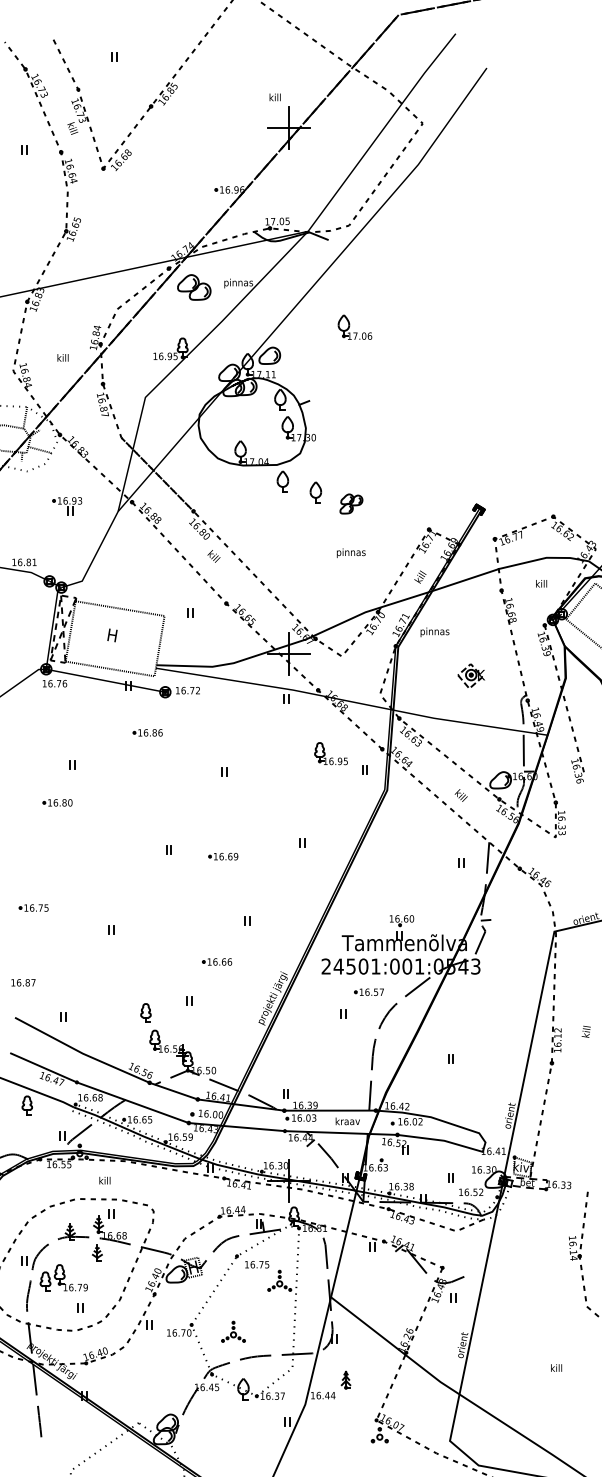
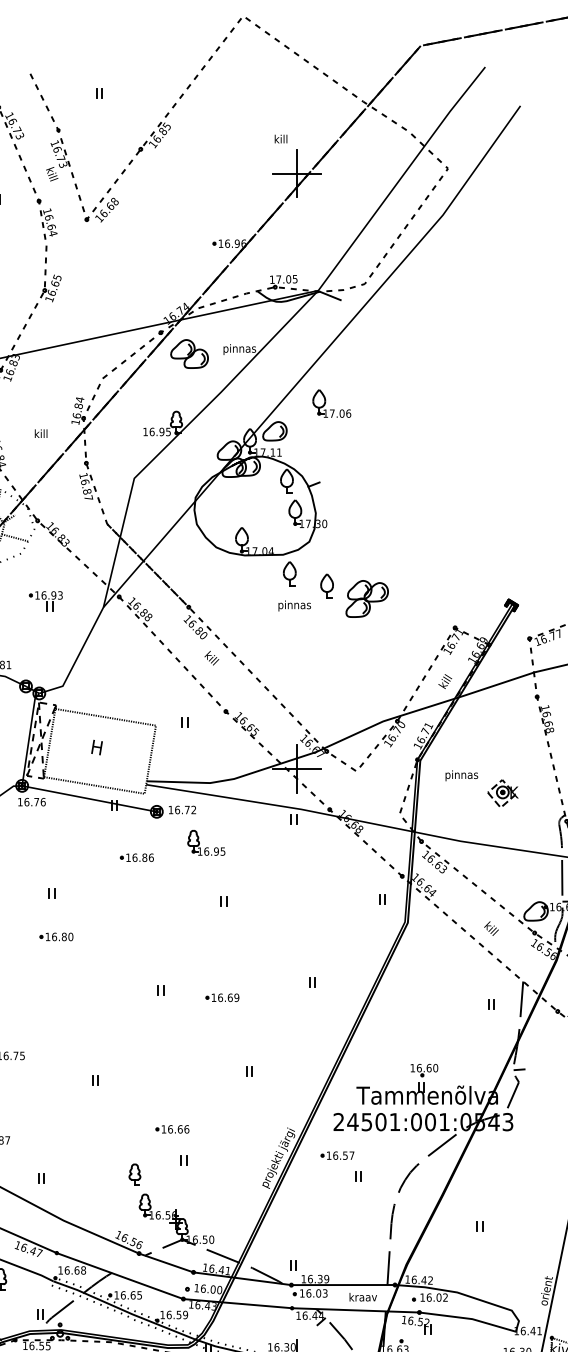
part: (354, 326) -> (331, 402), moved
part: (351, 503) -> (367, 598), size x1.67
text: (351, 552) -> (295, 605), moved
text: (434, 632) -> (461, 775), moved
part: (330, 753) -> (205, 842), moved
part: (57, 802) -> (56, 936), moved
part: (217, 961) -> (172, 1128), moved
part: (368, 991) -> (336, 1154), moved

